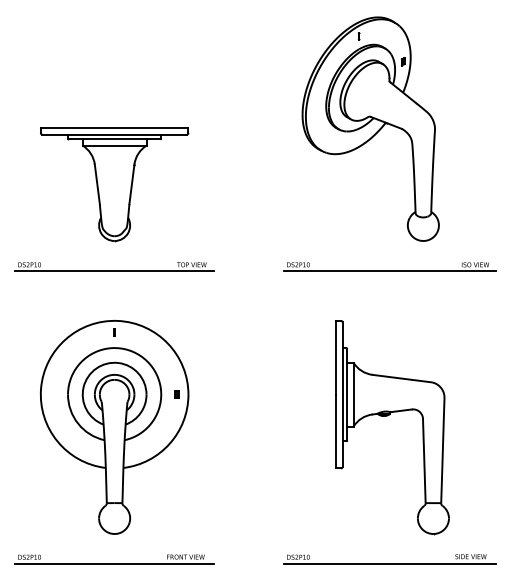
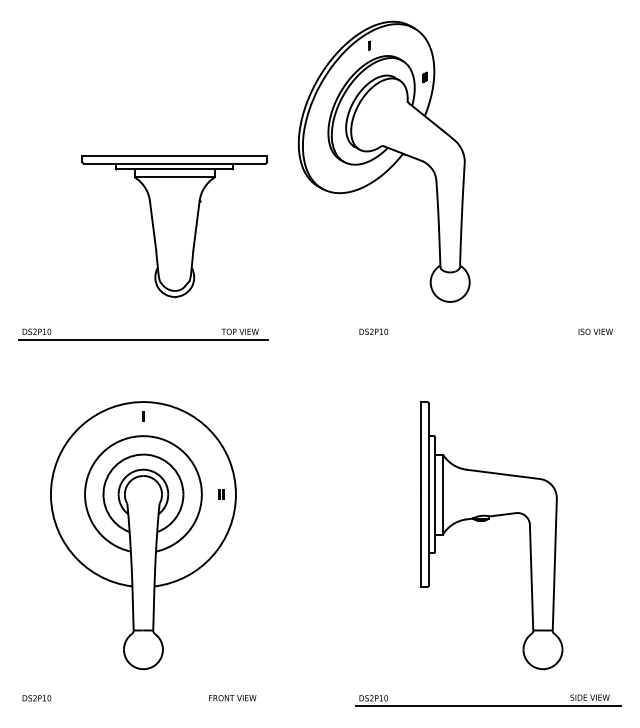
part: (370, 128) -> (383, 160), moved
part: (114, 184) -> (174, 226), moved
line: (389, 271) -> (487, 340), removed
line: (114, 563) -> (143, 706), removed

